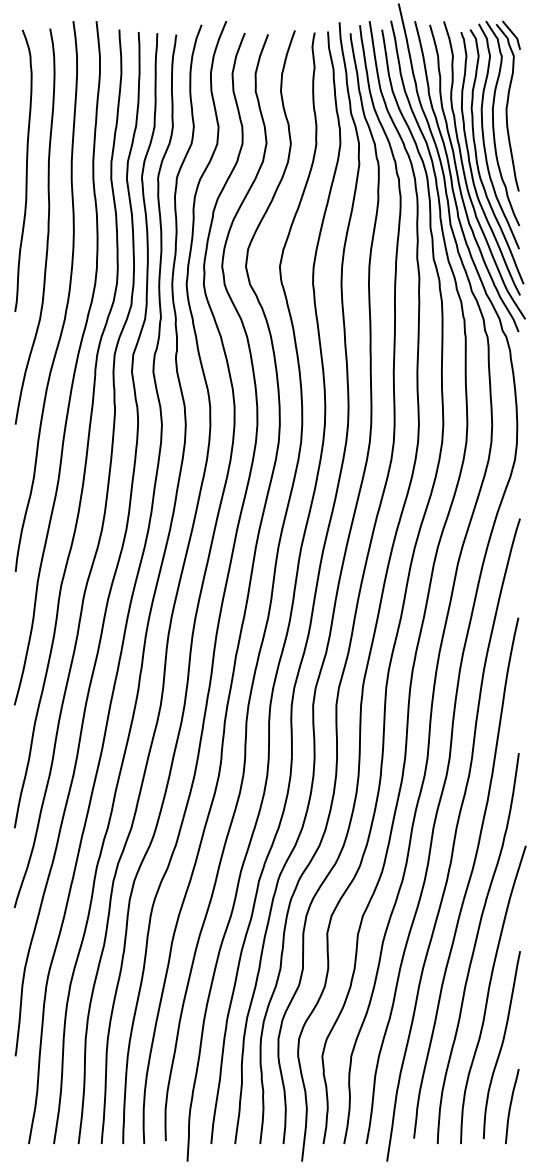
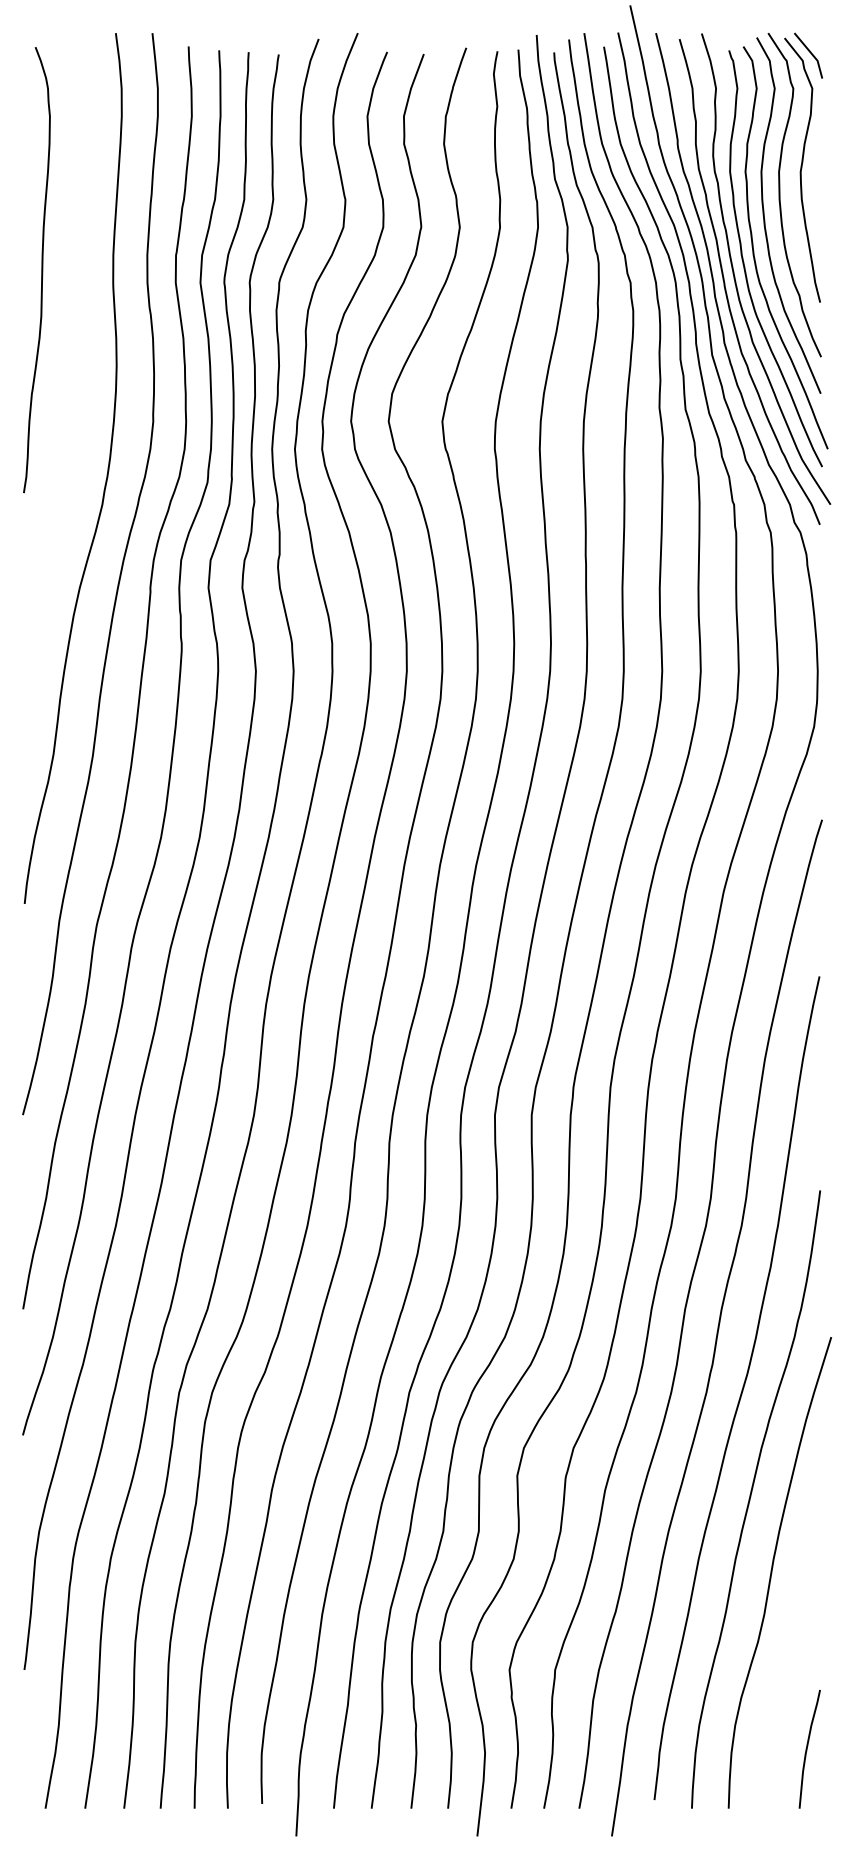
curve: (47, 226) -> (74, 357), removed
curve: (501, 1044) -> (792, 1651), removed

